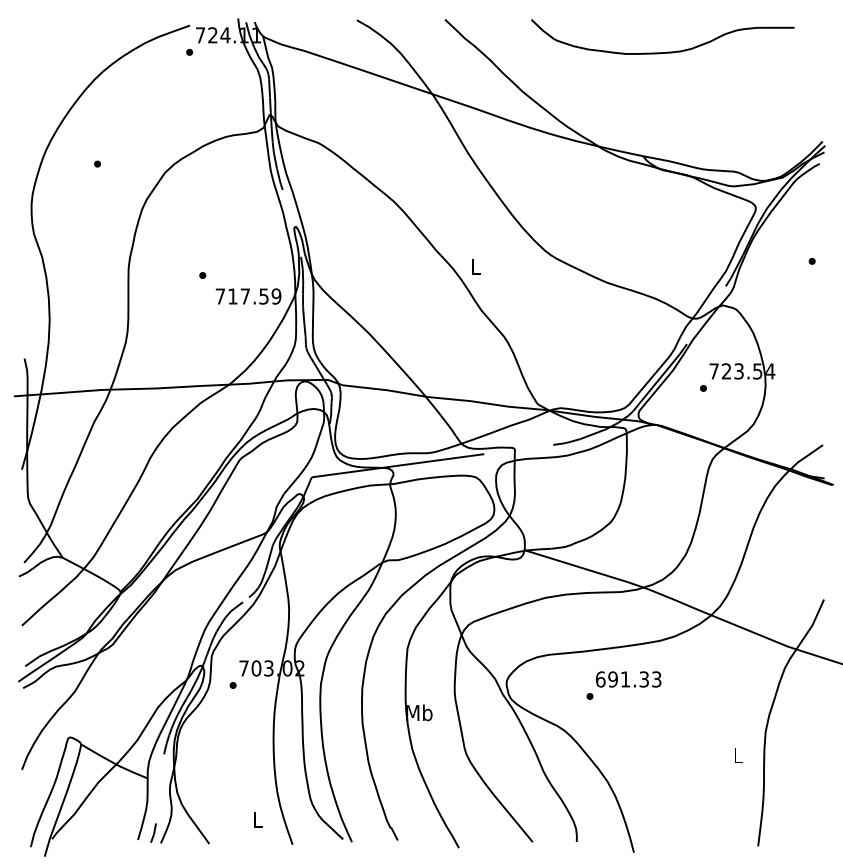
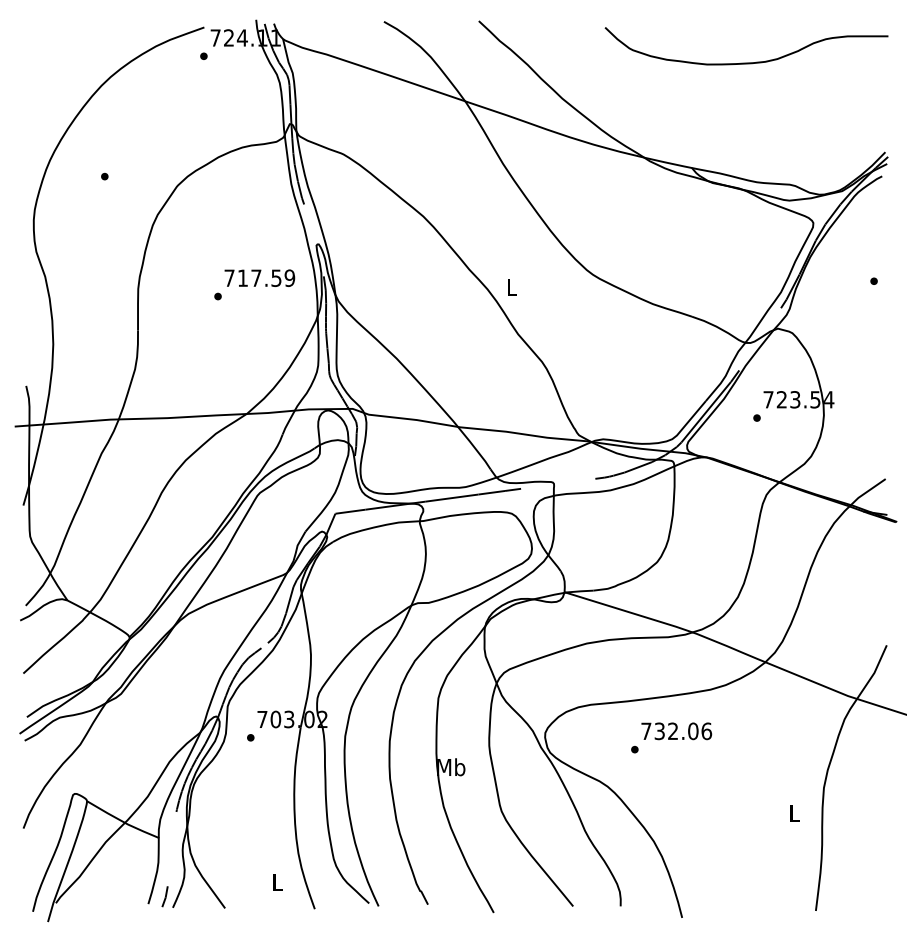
curve: (666, 51) -> (750, 61), moved
text: (248, 296) -> (259, 278), moved
text: (628, 679) -> (676, 731), 691.33 -> 732.06

